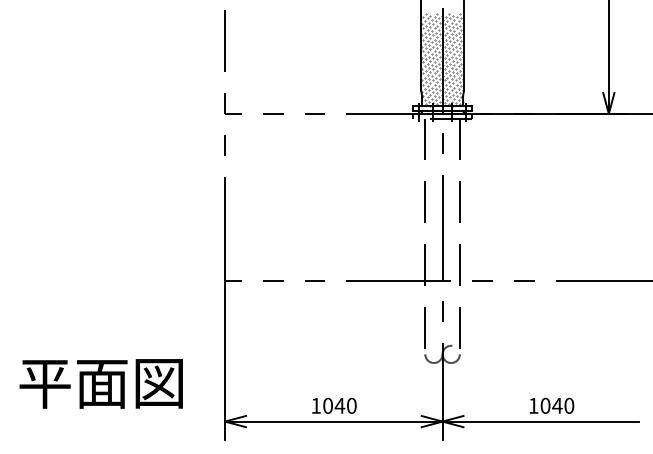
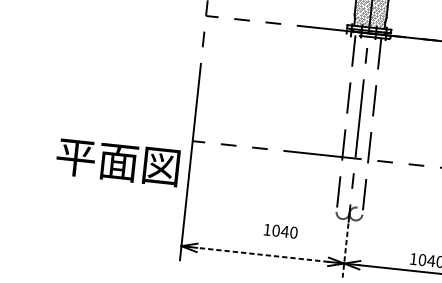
text: (100, 383) -> (117, 162), moved
line: (442, 404) -> (345, 250), solid -> dashed
text: (334, 405) -> (281, 231), moved
line: (333, 421) -> (262, 254), solid -> dashed

